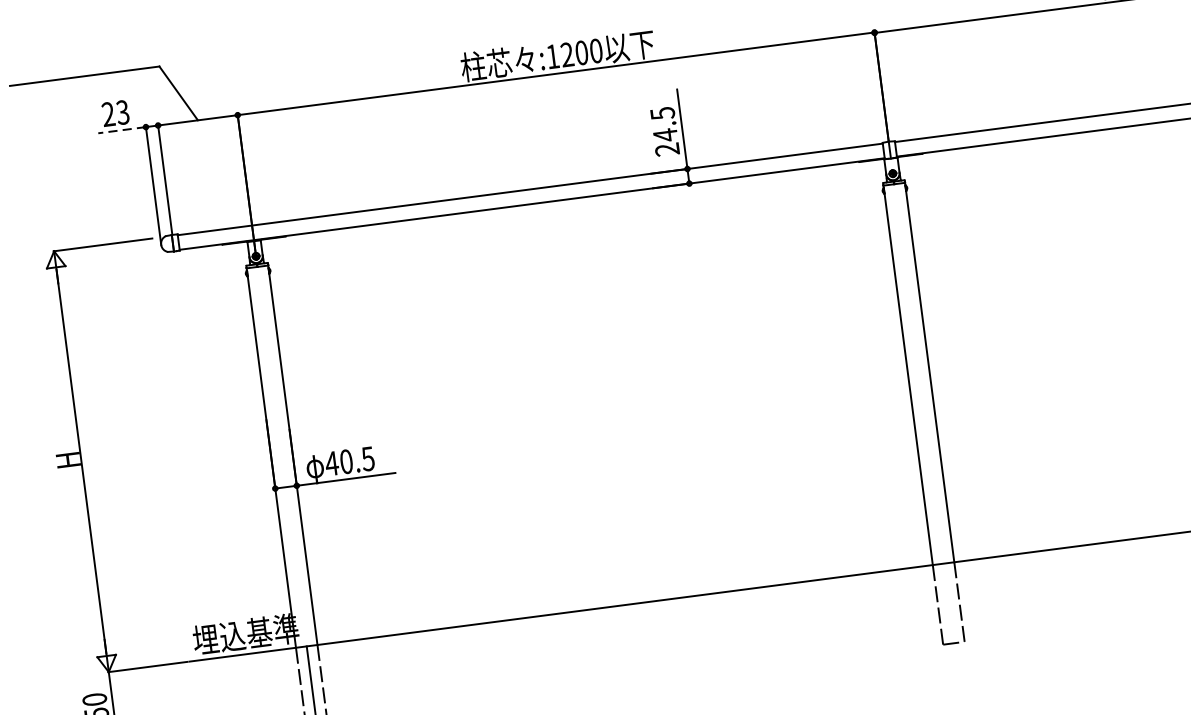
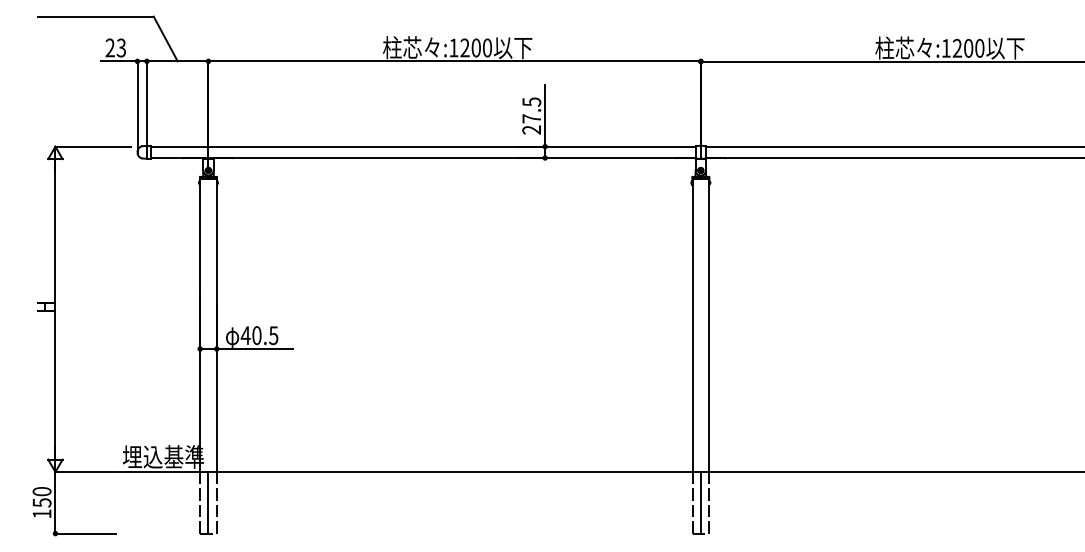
line: (121, 130) -> (118, 61), dashed -> solid
text: (665, 134) -> (531, 118), 24.5 -> 27.5
line: (948, 603) -> (700, 502), added

